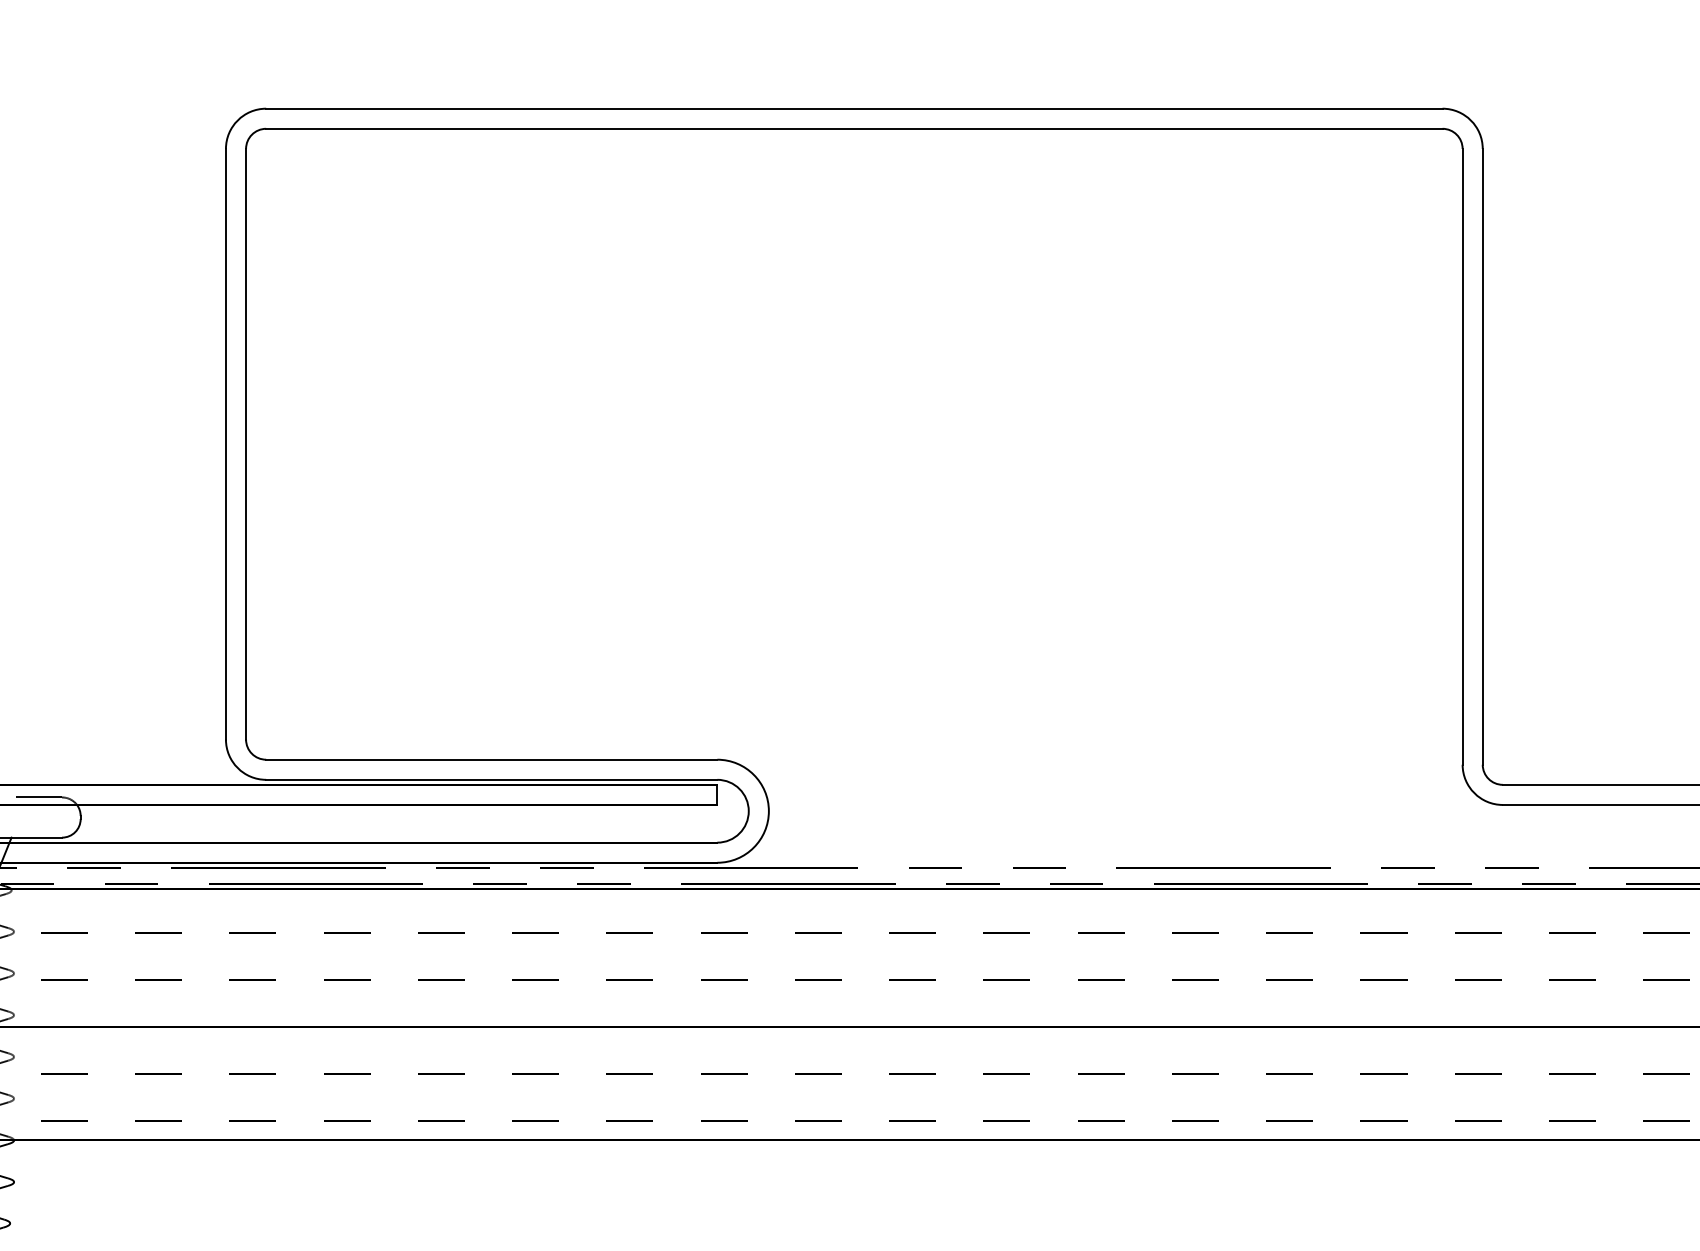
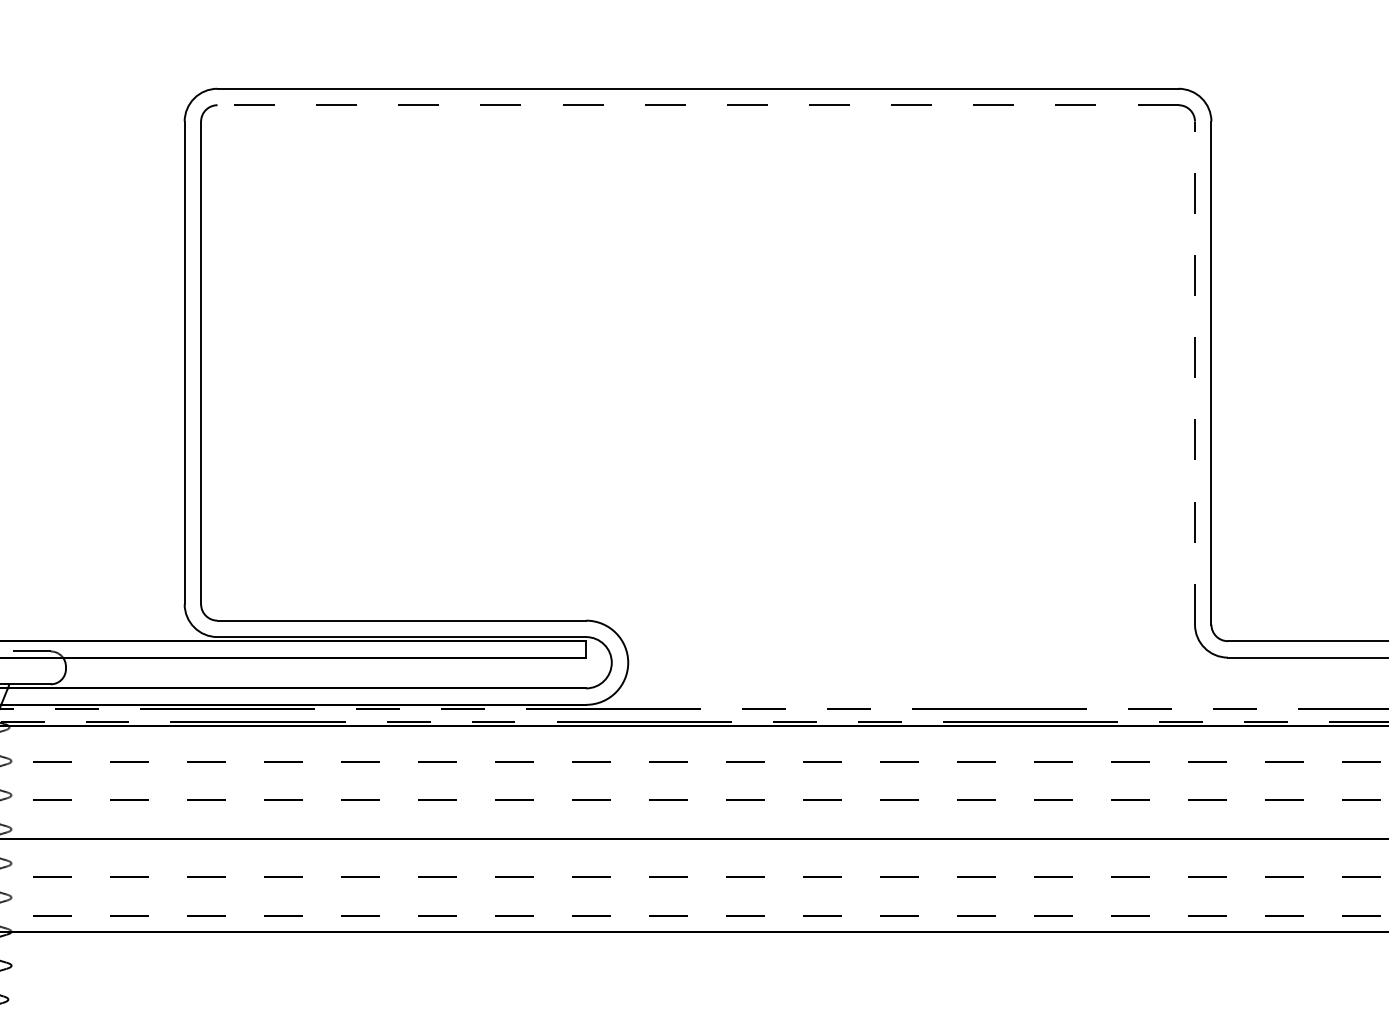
line: (854, 129) -> (698, 105), solid -> dashed
line: (1463, 457) -> (1195, 373), solid -> dashed

